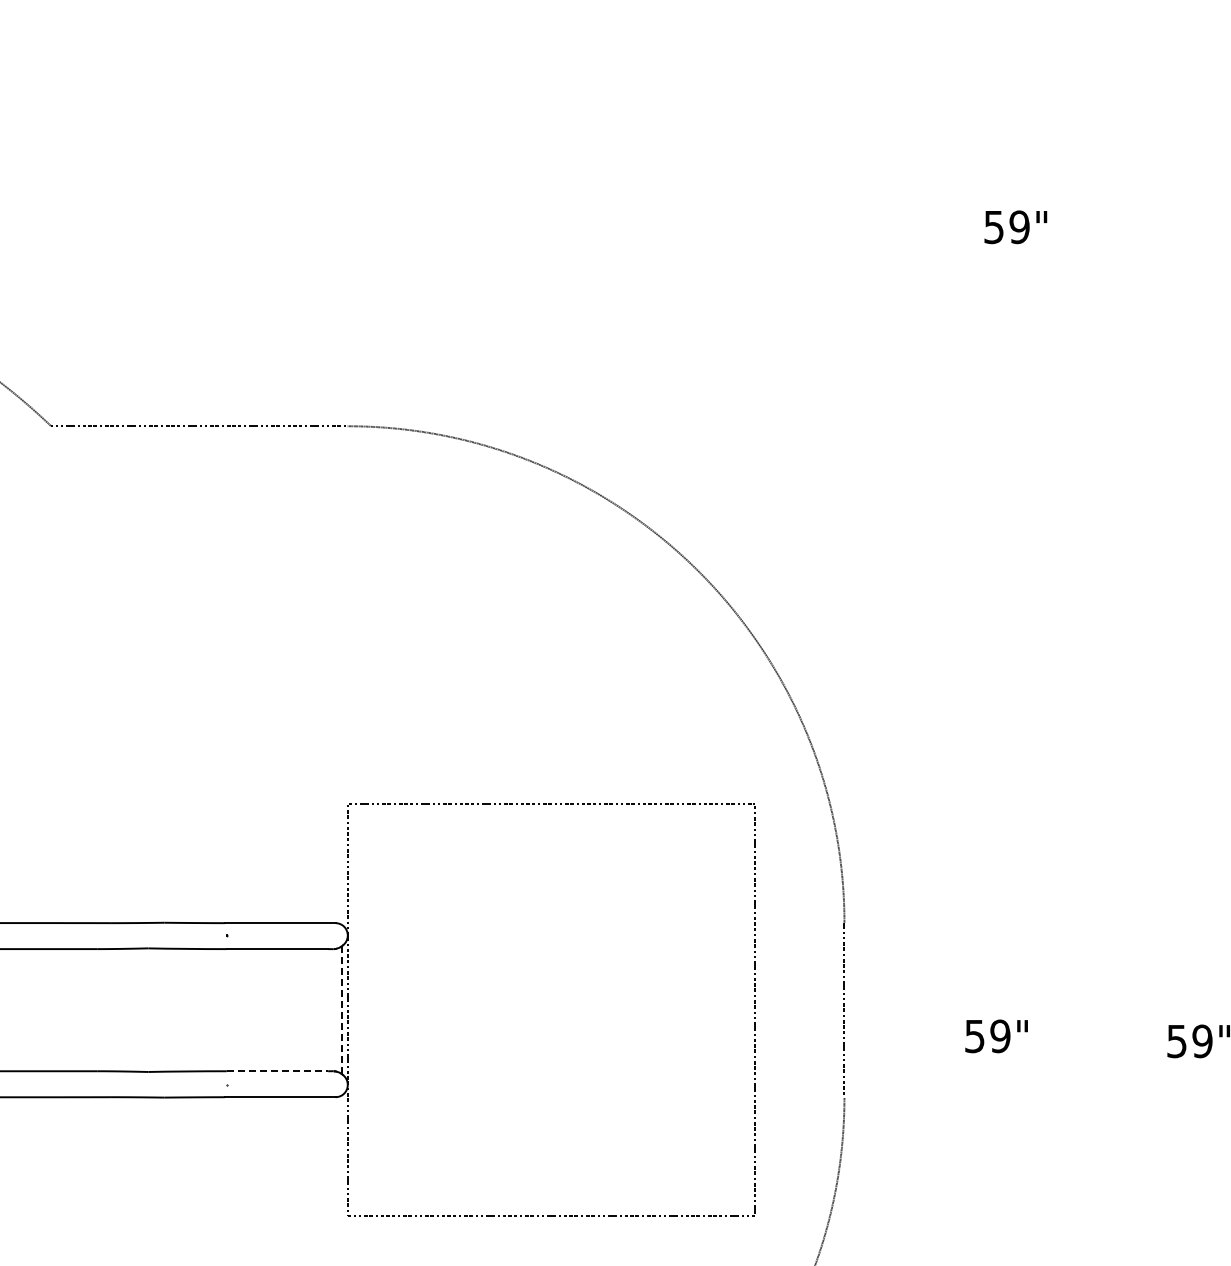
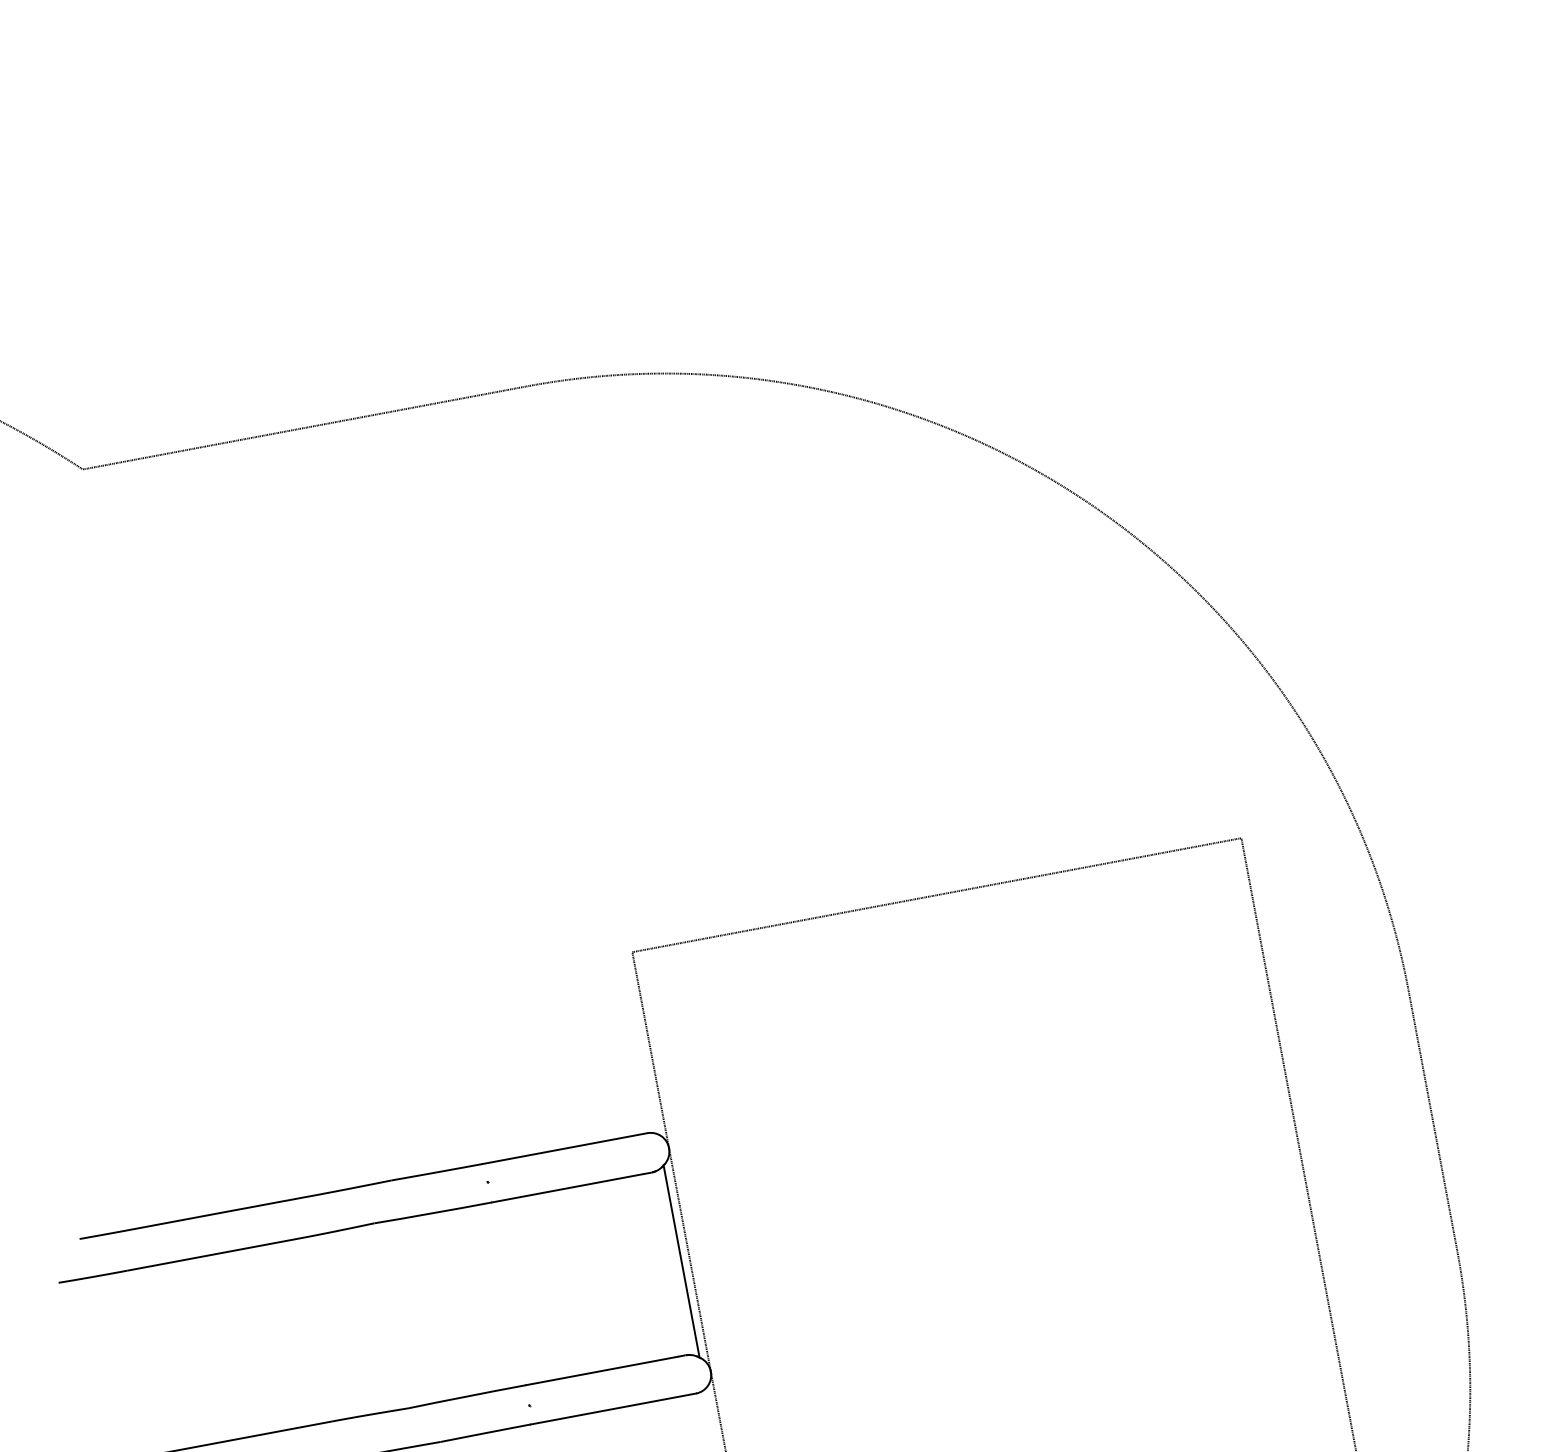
line: (342, 1010) -> (682, 1261), dashed -> solid
line: (277, 1071) -> (602, 1371), dashed -> solid

